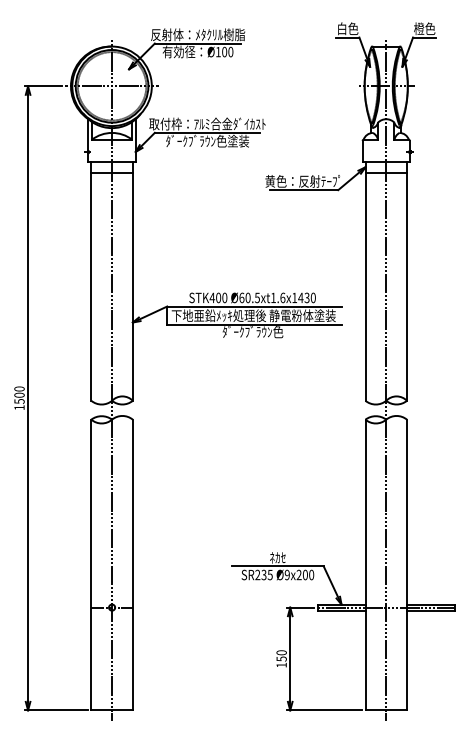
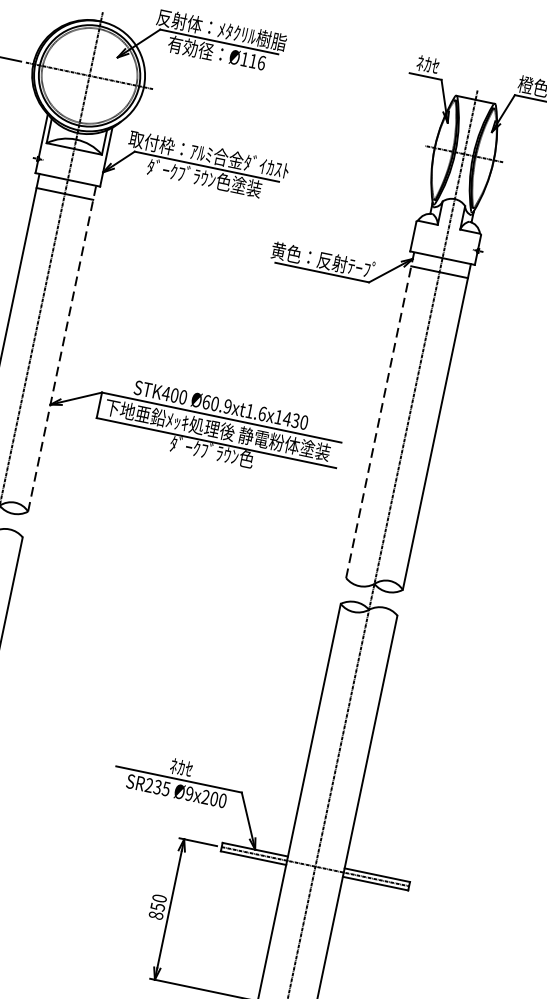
text: (348, 28) -> (429, 64), 白色 -> ﾈｶｾ
text: (227, 51) -> (257, 61), Ø100 -> Ø116
line: (132, 281) -> (61, 348), solid -> dashed
line: (365, 281) -> (380, 415), solid -> dashed
text: (256, 297) -> (226, 405), Ø60.5xt1.6x1430 -> Ø60.9xt1.6x1430
text: (281, 664) -> (156, 914), 150 -> 850

